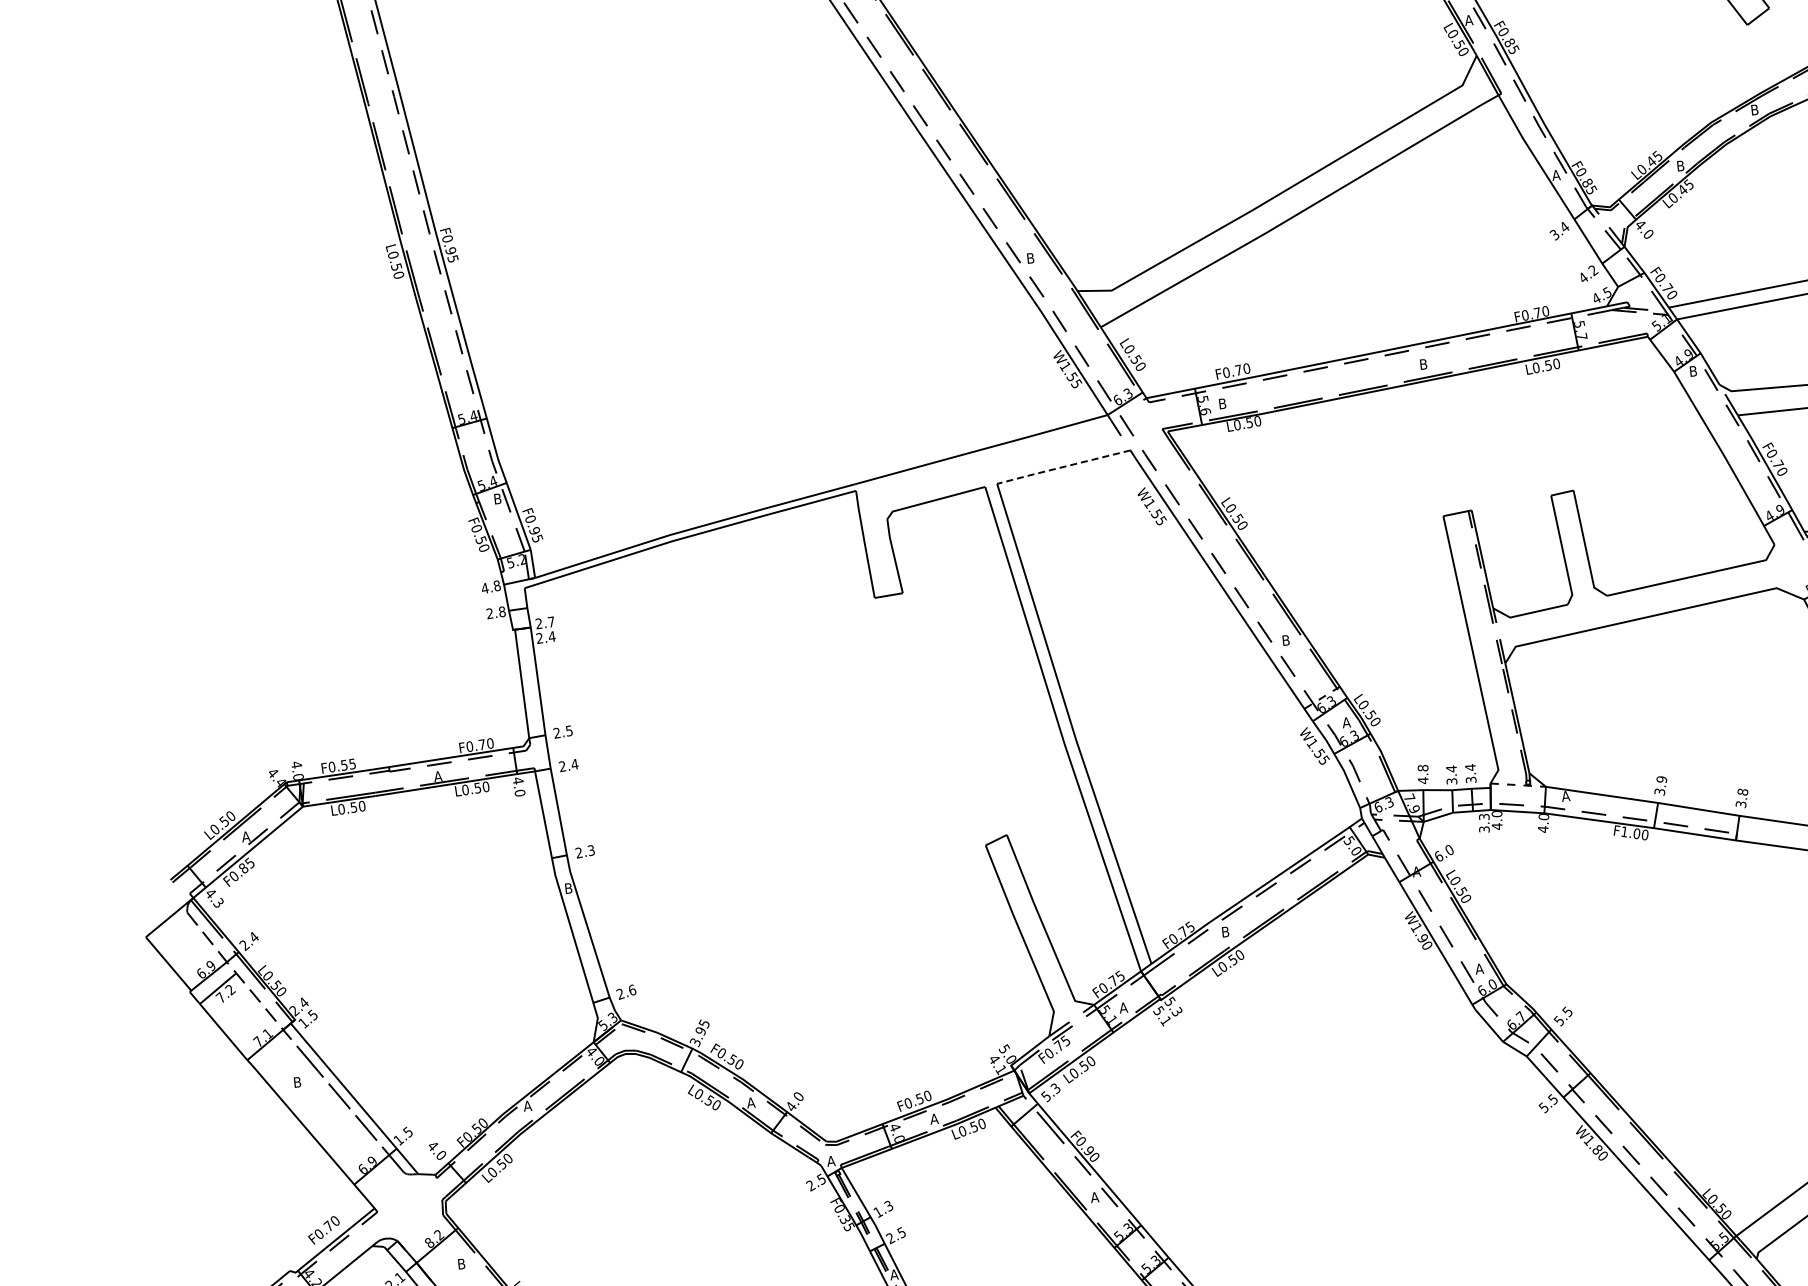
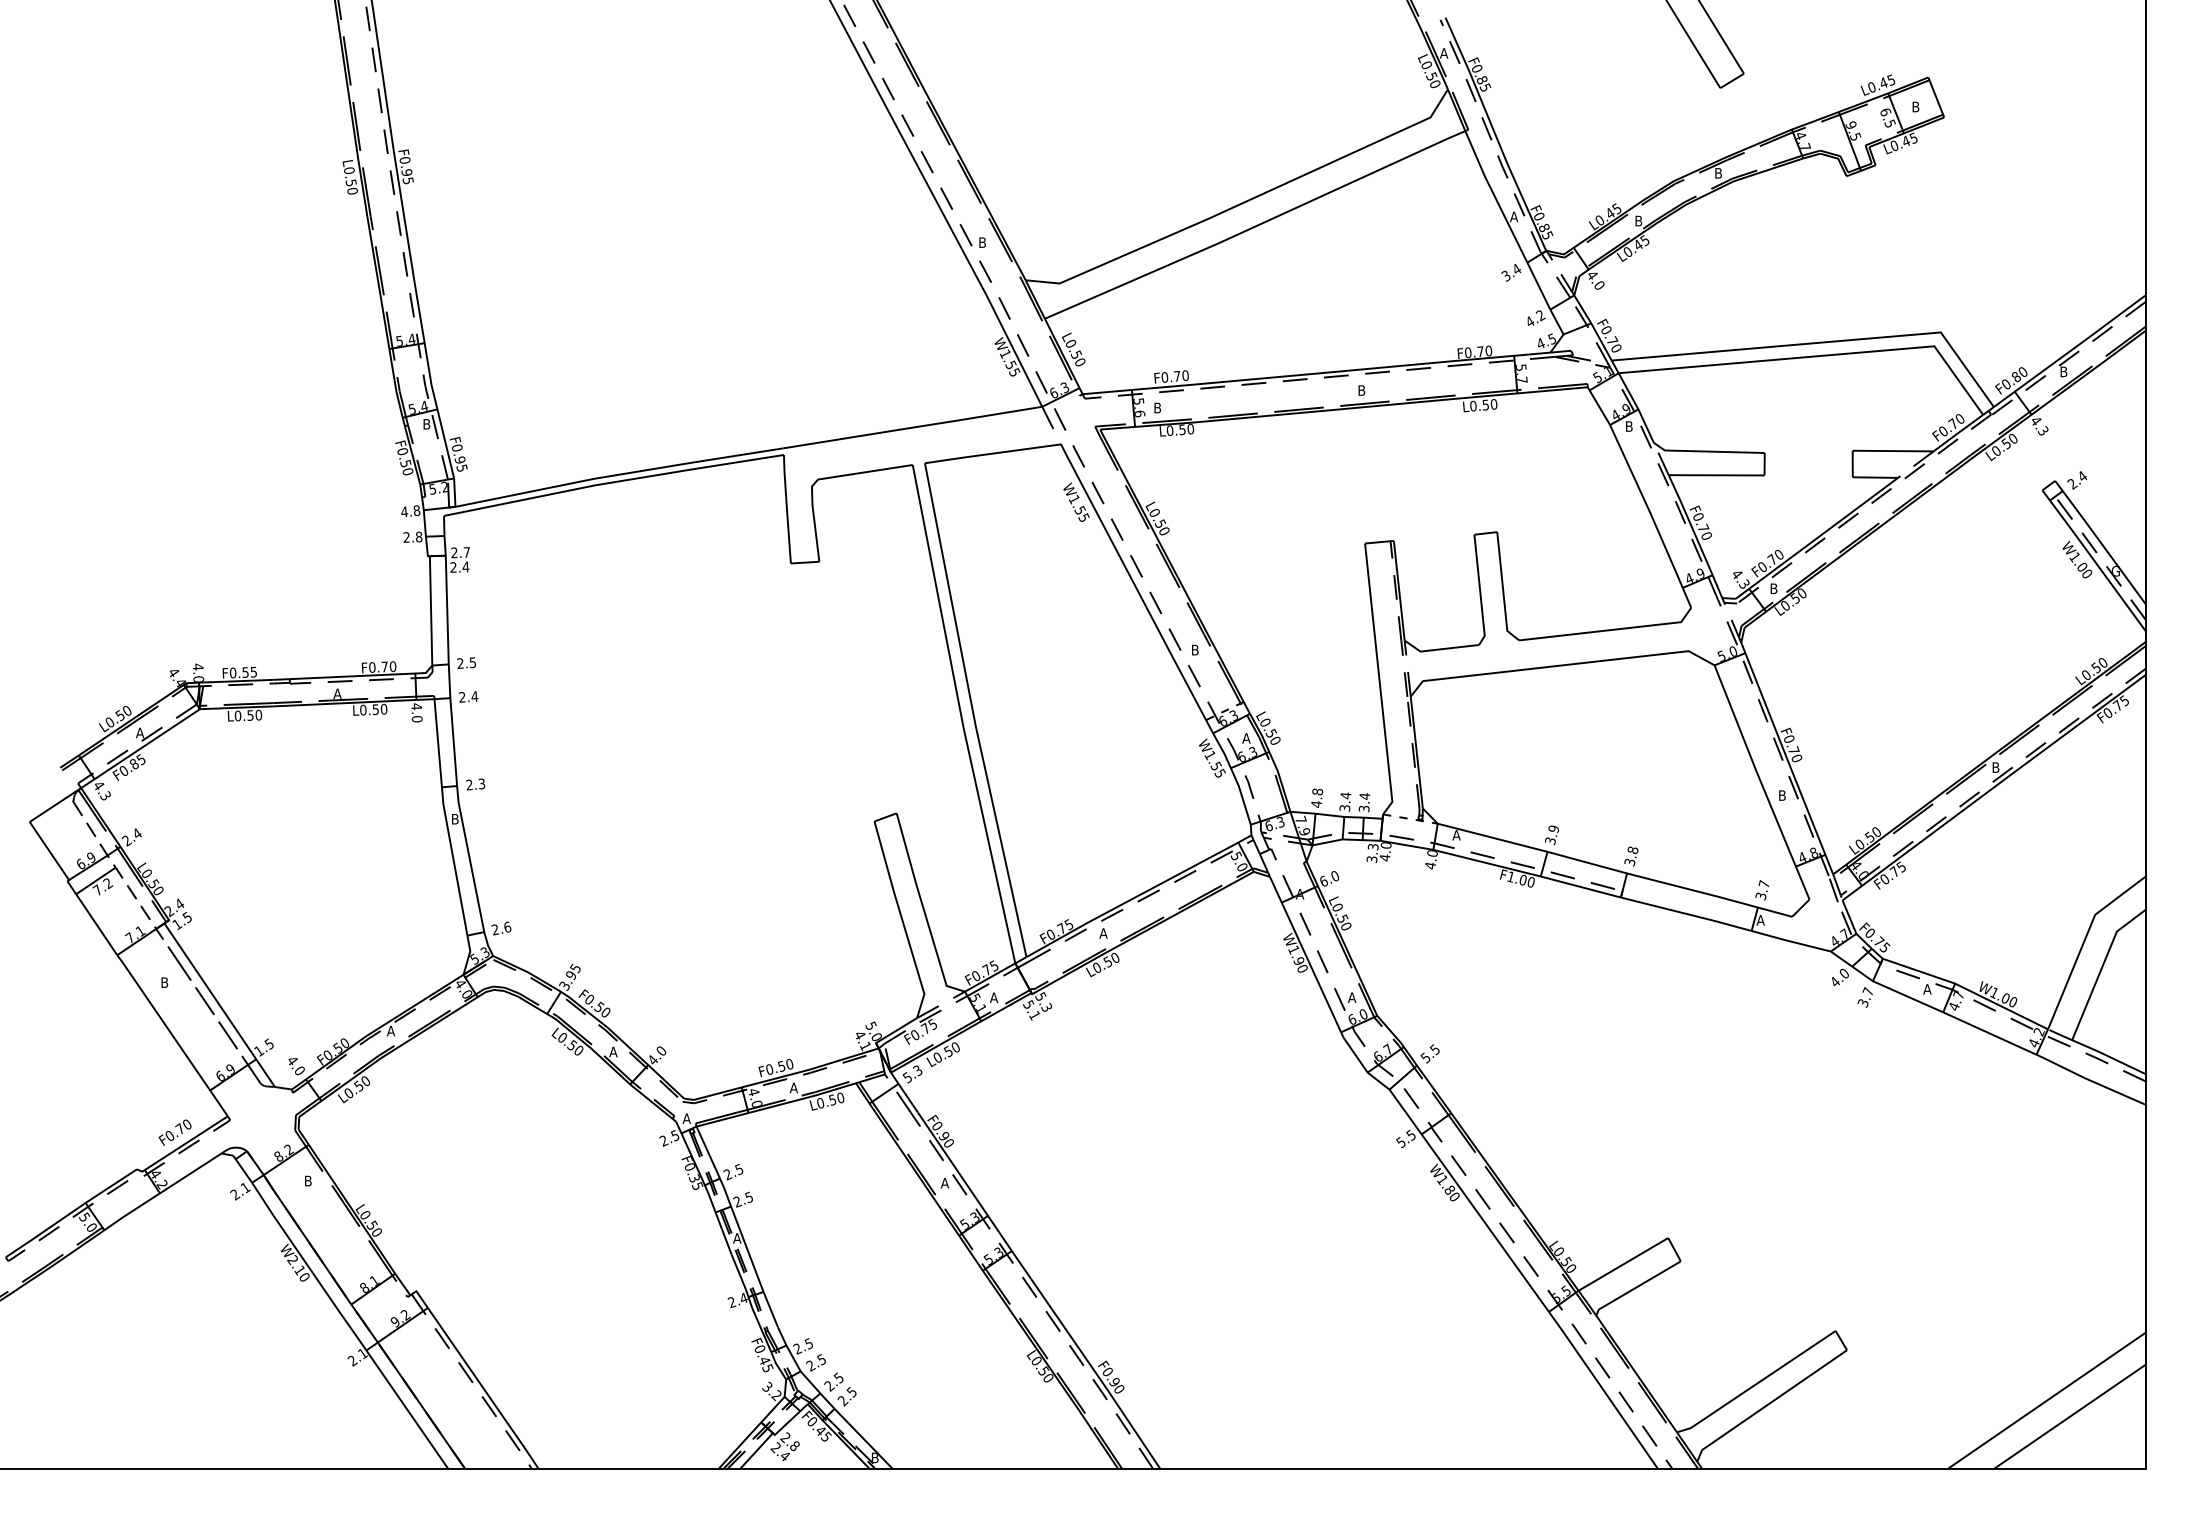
line: (1063, 466) -> (992, 453), dashed -> solid
text: (1225, 932) -> (1103, 933), B -> A
text: (883, 1208) -> (733, 1171), 1.3 -> 2.5

